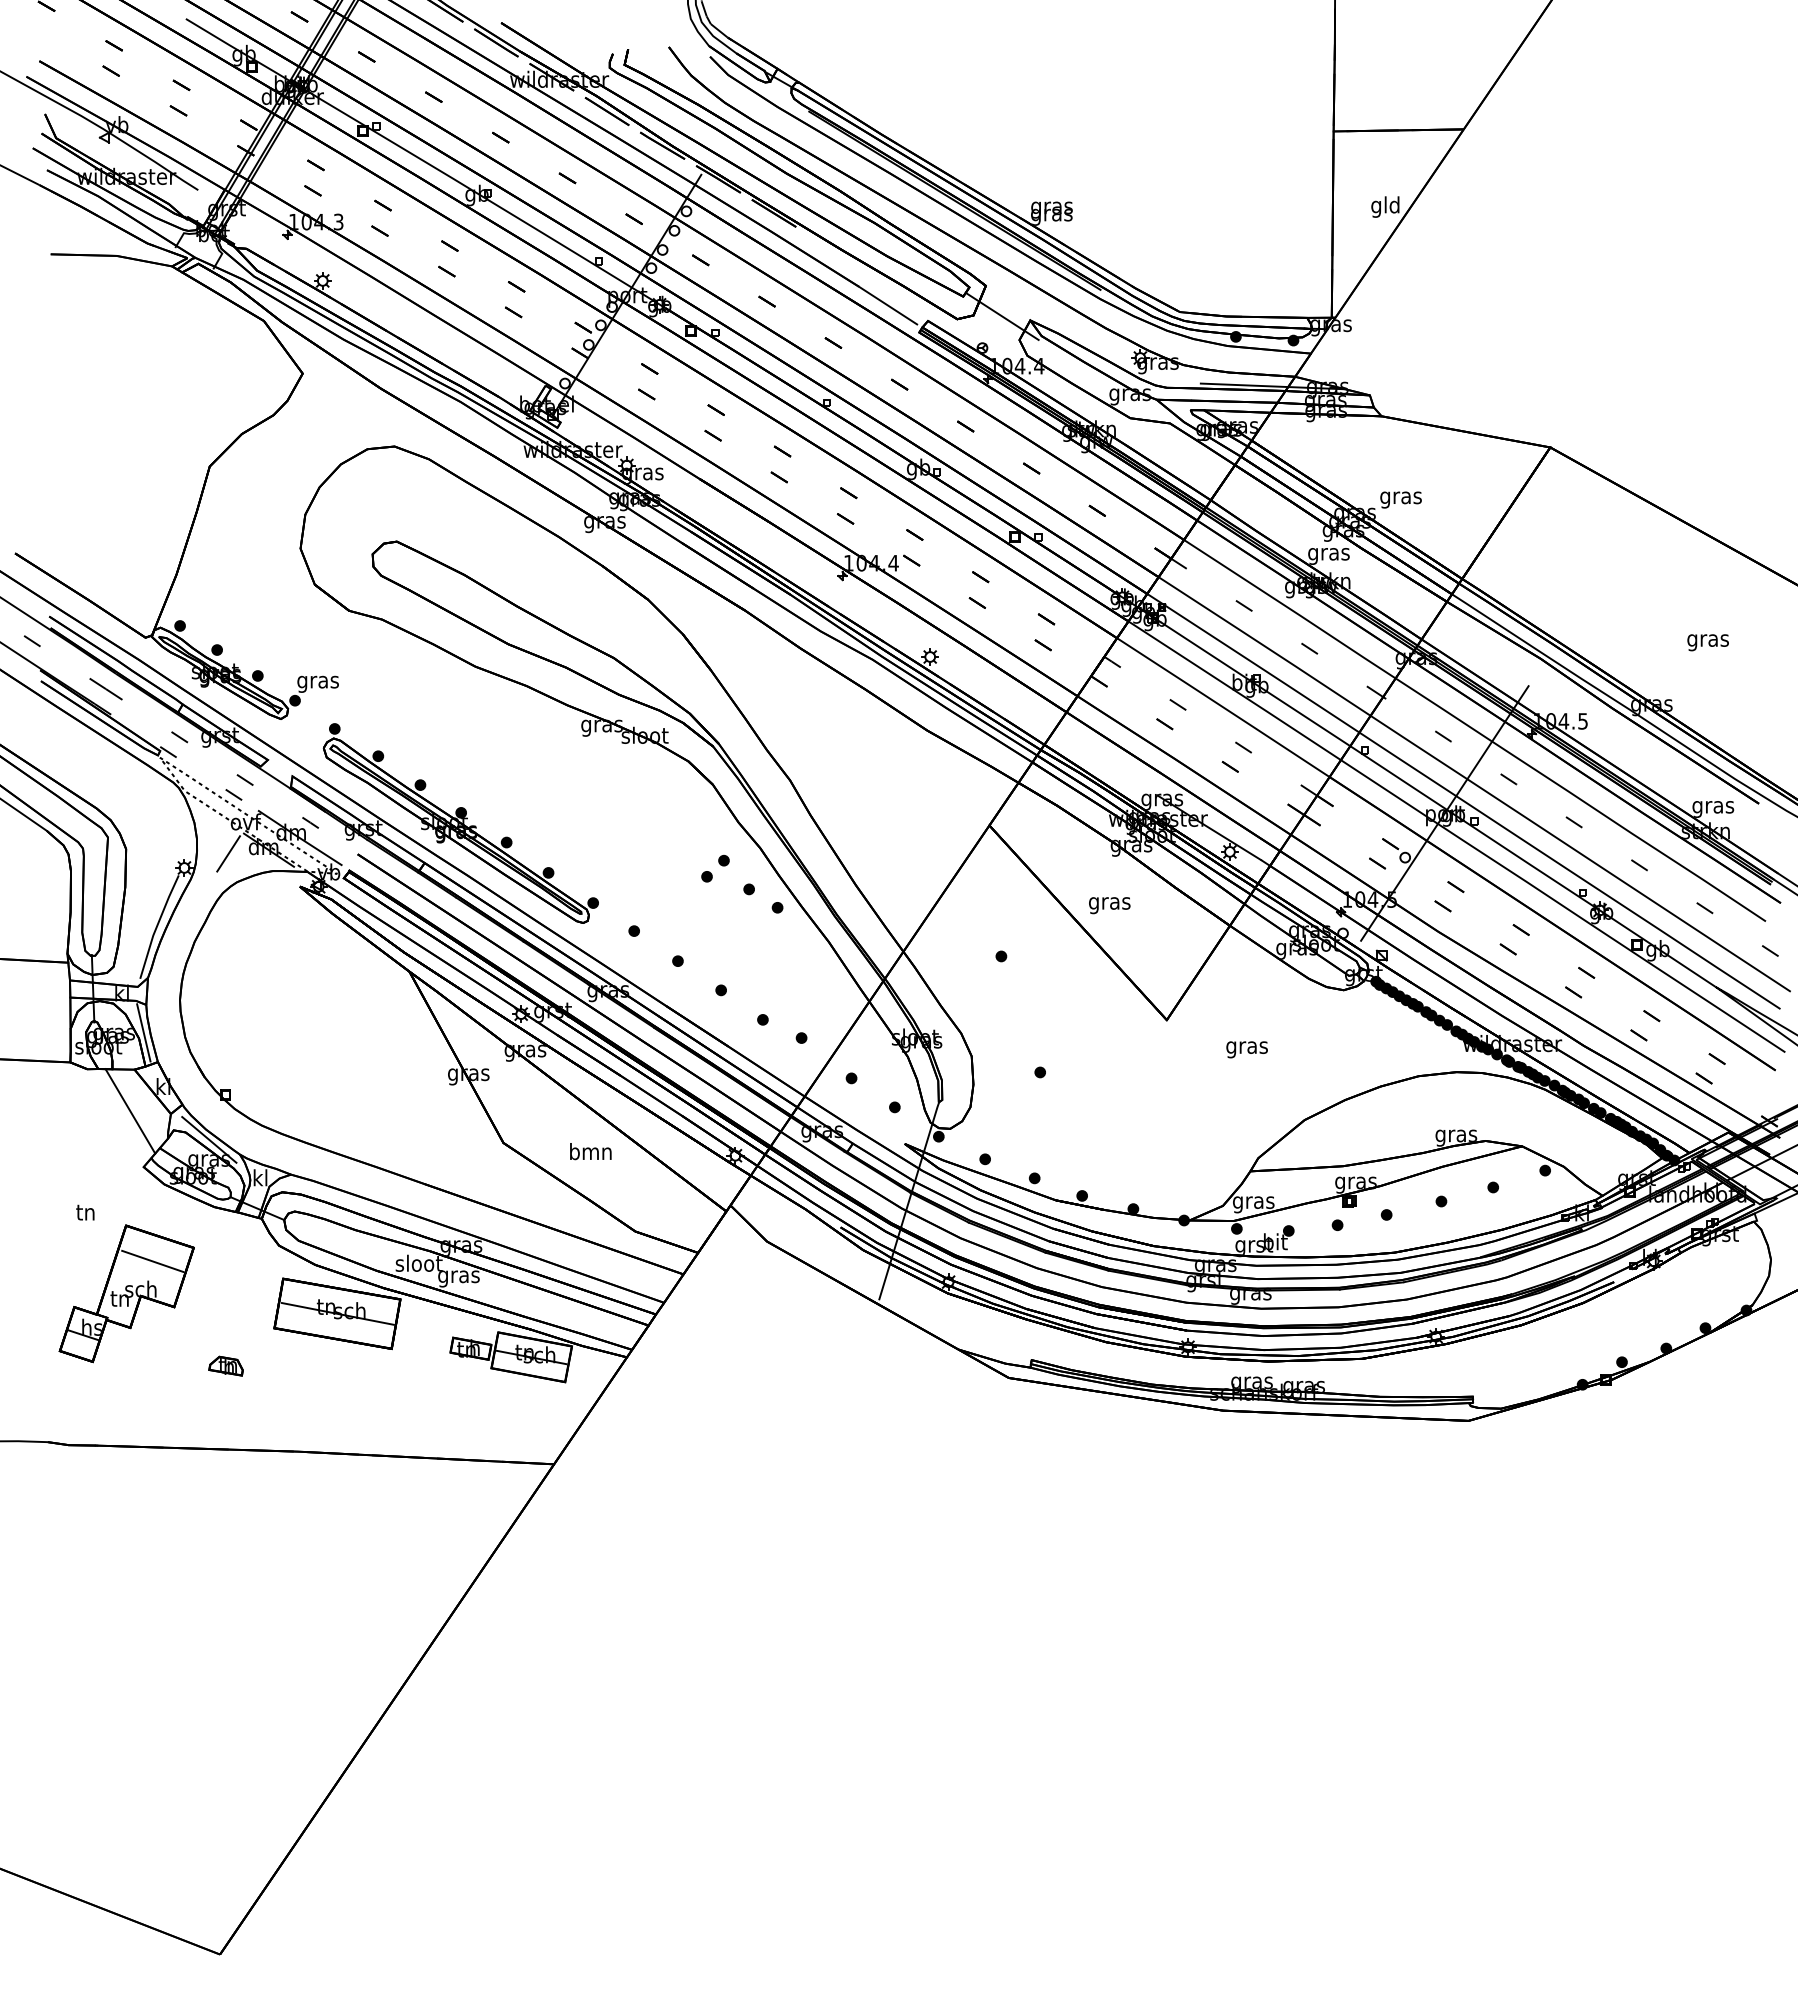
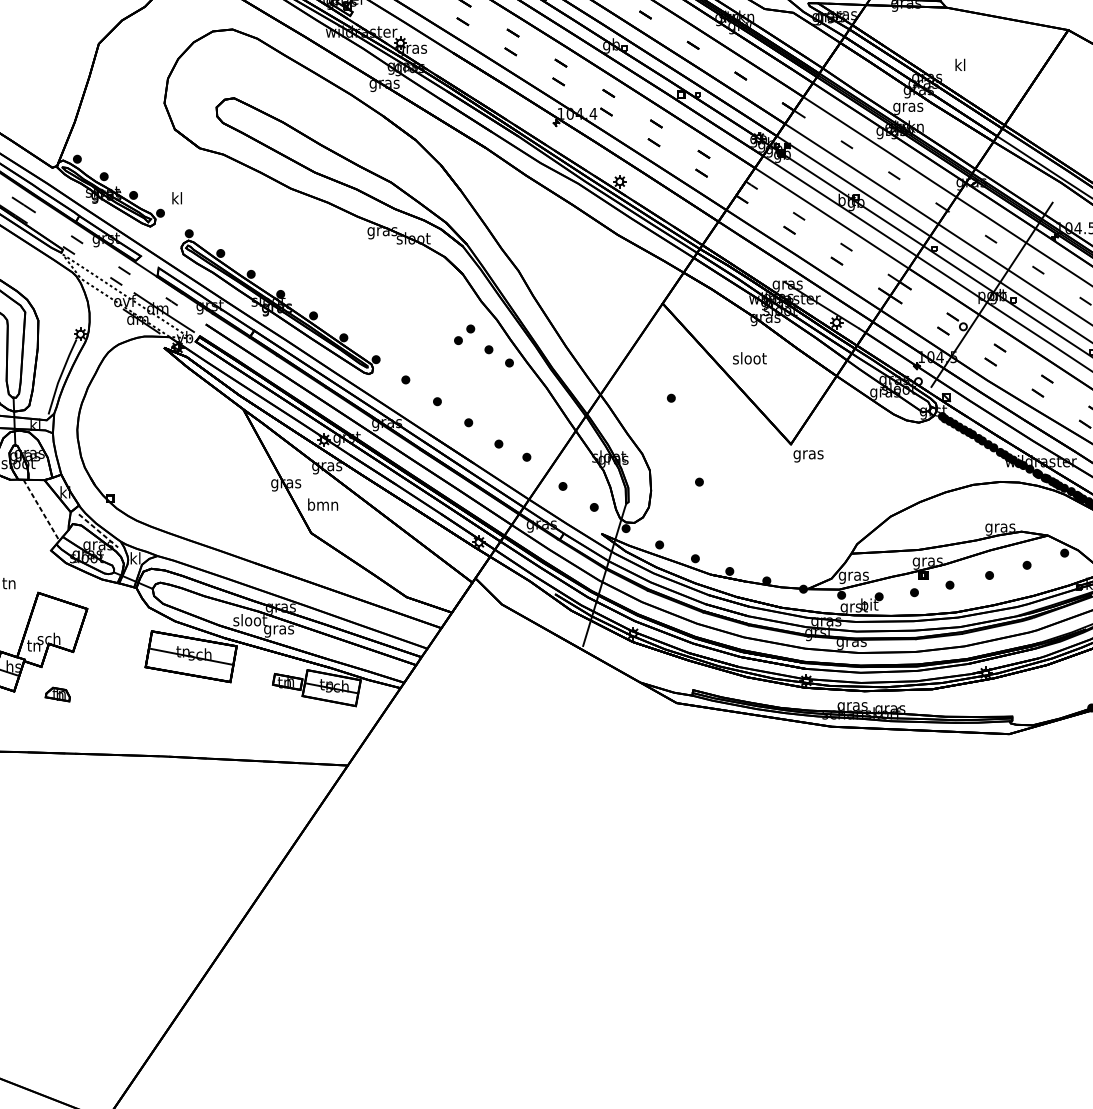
text: (1400, 497) -> (959, 66), gras -> kl
text: (317, 681) -> (176, 199), gras -> kl
line: (228, 853) -> (112, 323), removed
text: (1109, 903) -> (749, 359), gras -> sloot
line: (143, 1032) -> (50, 453), removed
text: (1246, 1049) -> (808, 456), moved
line: (130, 1111) -> (41, 510), solid -> dashed
line: (209, 1140) -> (98, 531), solid -> dashed
text: (590, 1151) -> (322, 504), moved
line: (152, 1260) -> (57, 618), removed
part: (225, 1365) -> (57, 694), moved

